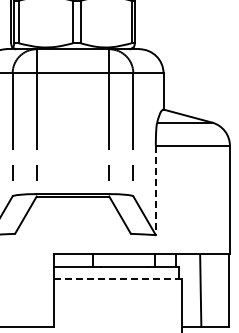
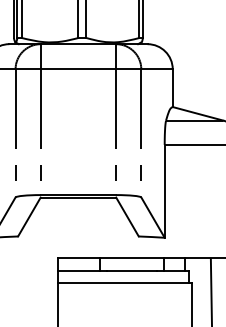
line: (155, 190) -> (164, 191), dashed -> solid
line: (117, 278) -> (124, 282), dashed -> solid

